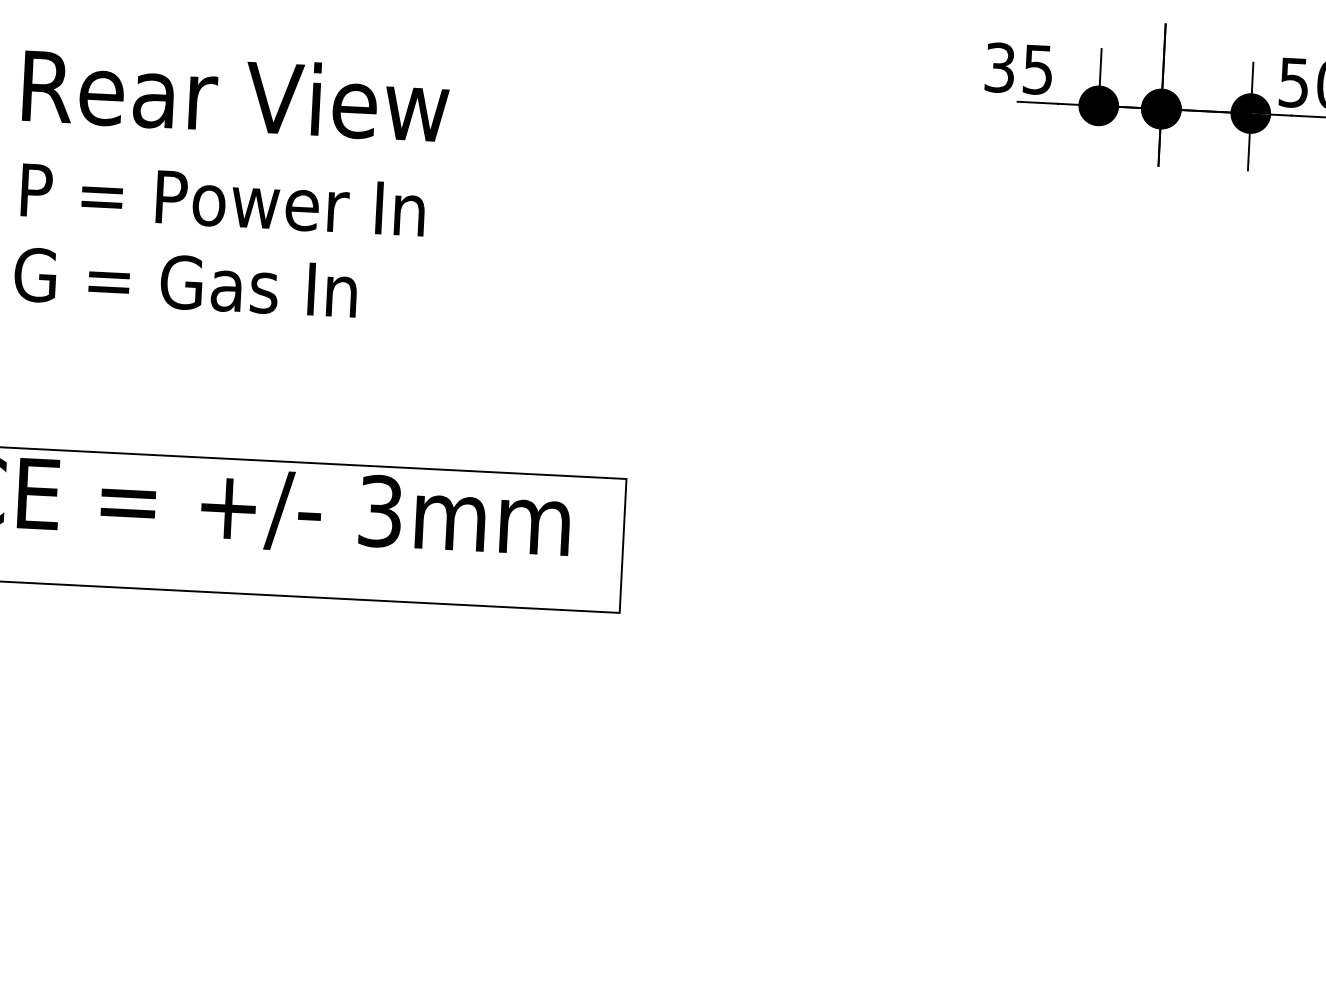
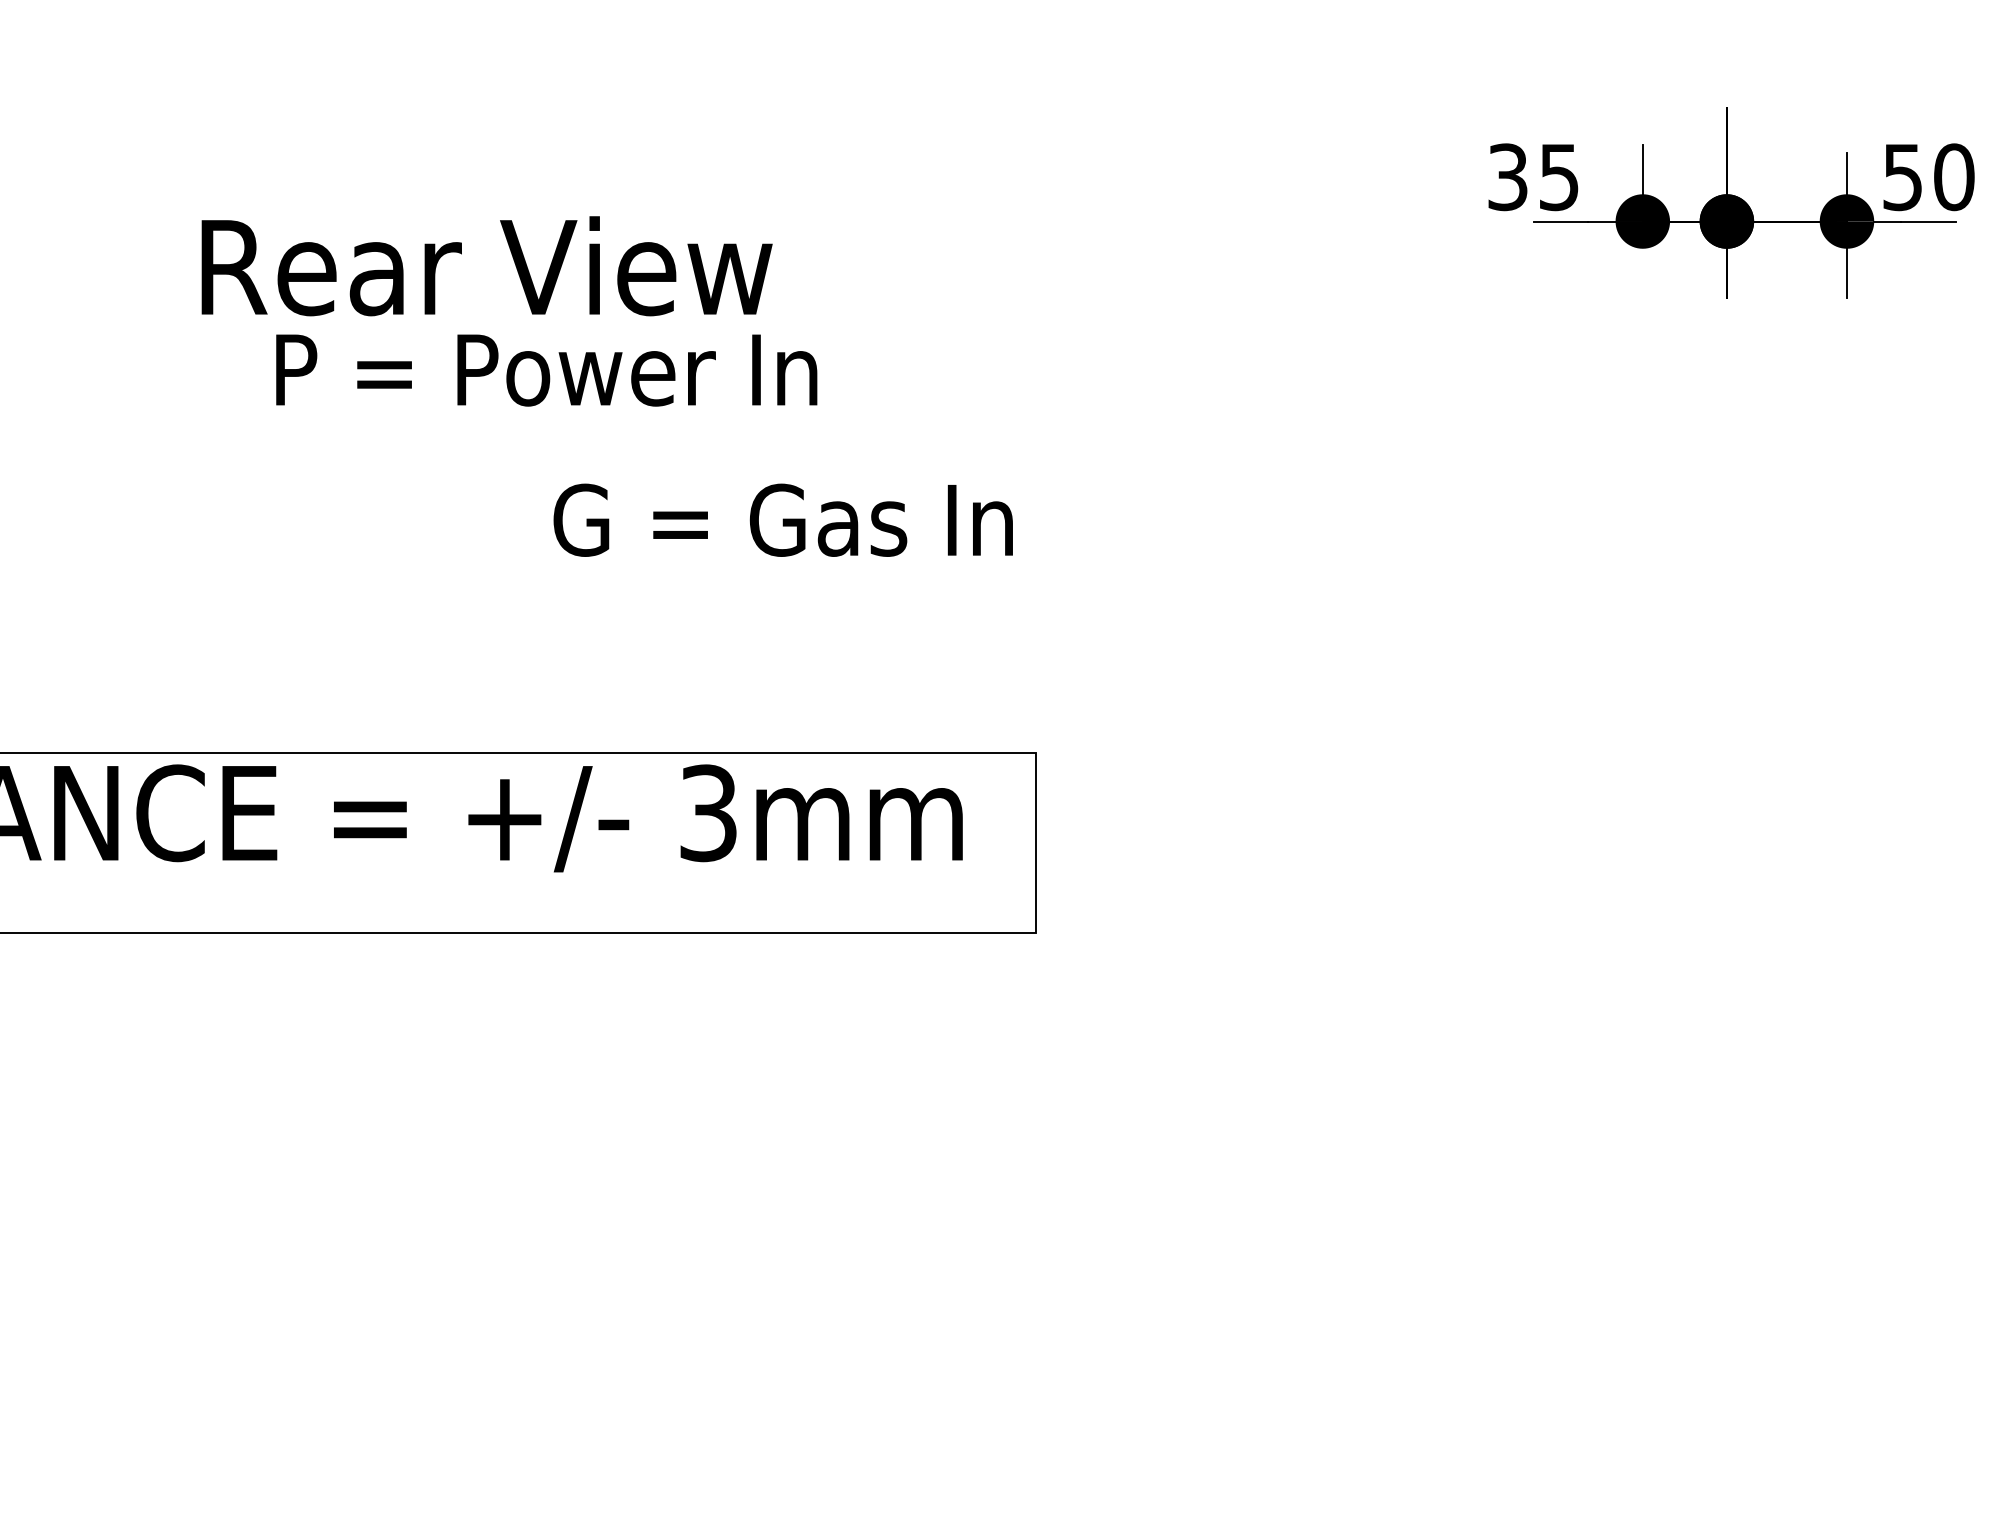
text: (222, 200) -> (546, 370), moved
text: (185, 282) -> (782, 519), moved

